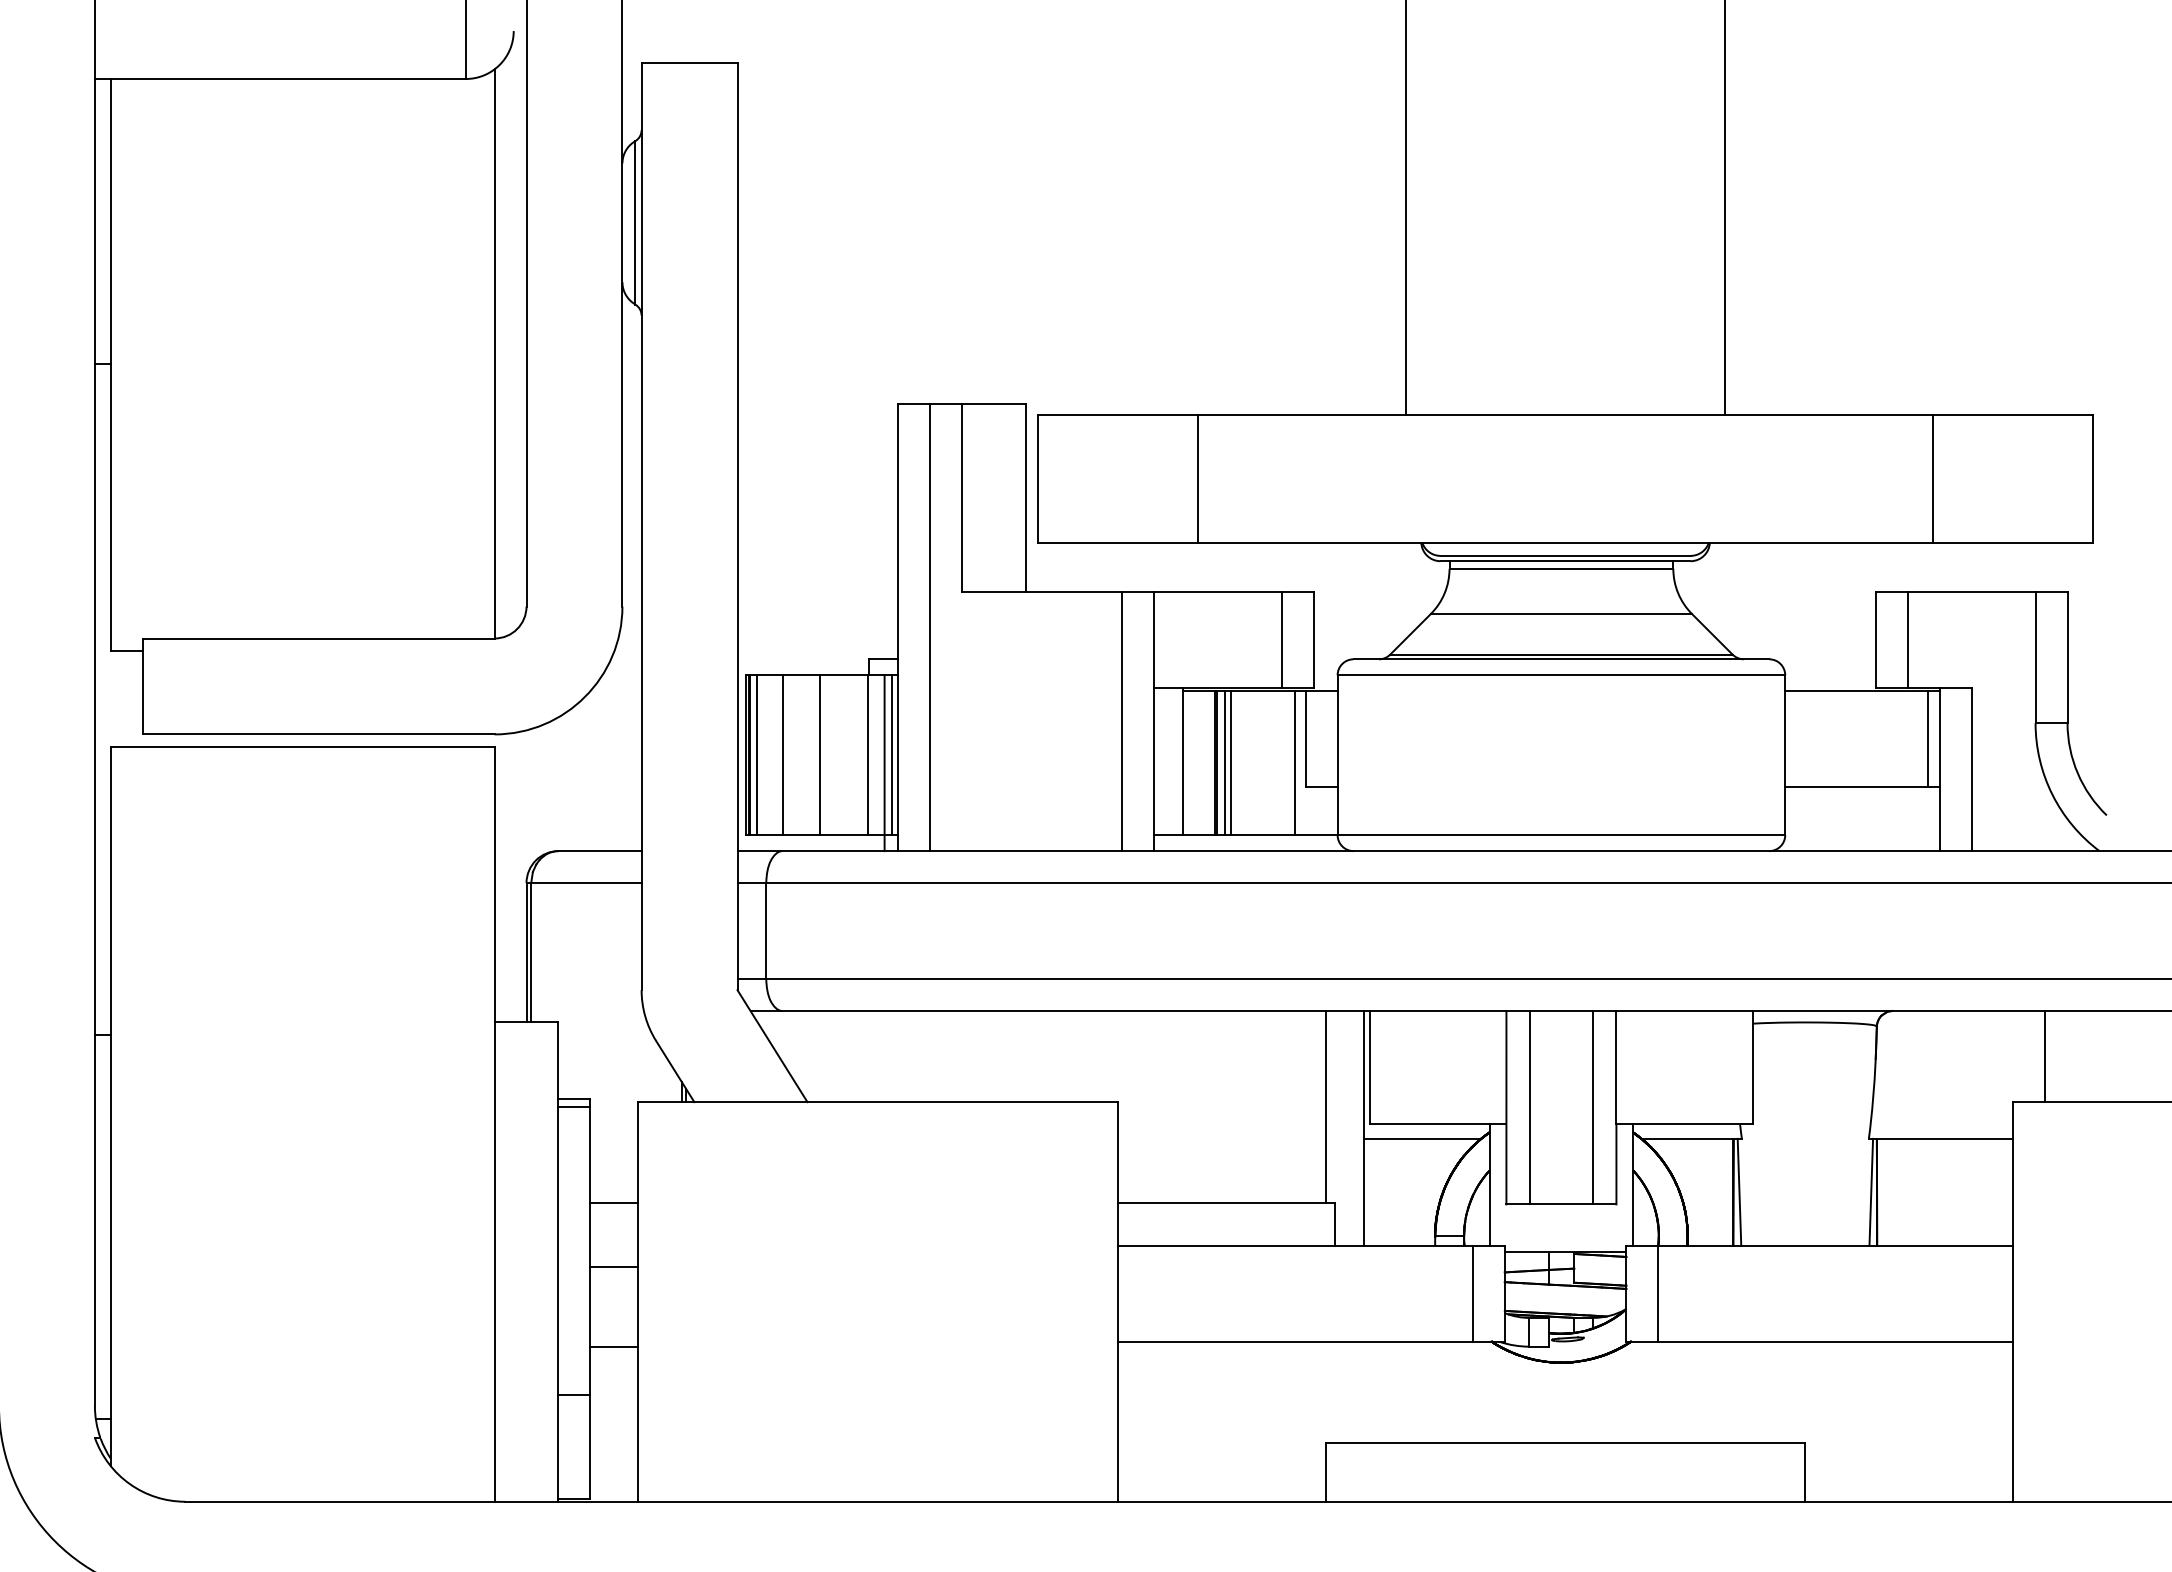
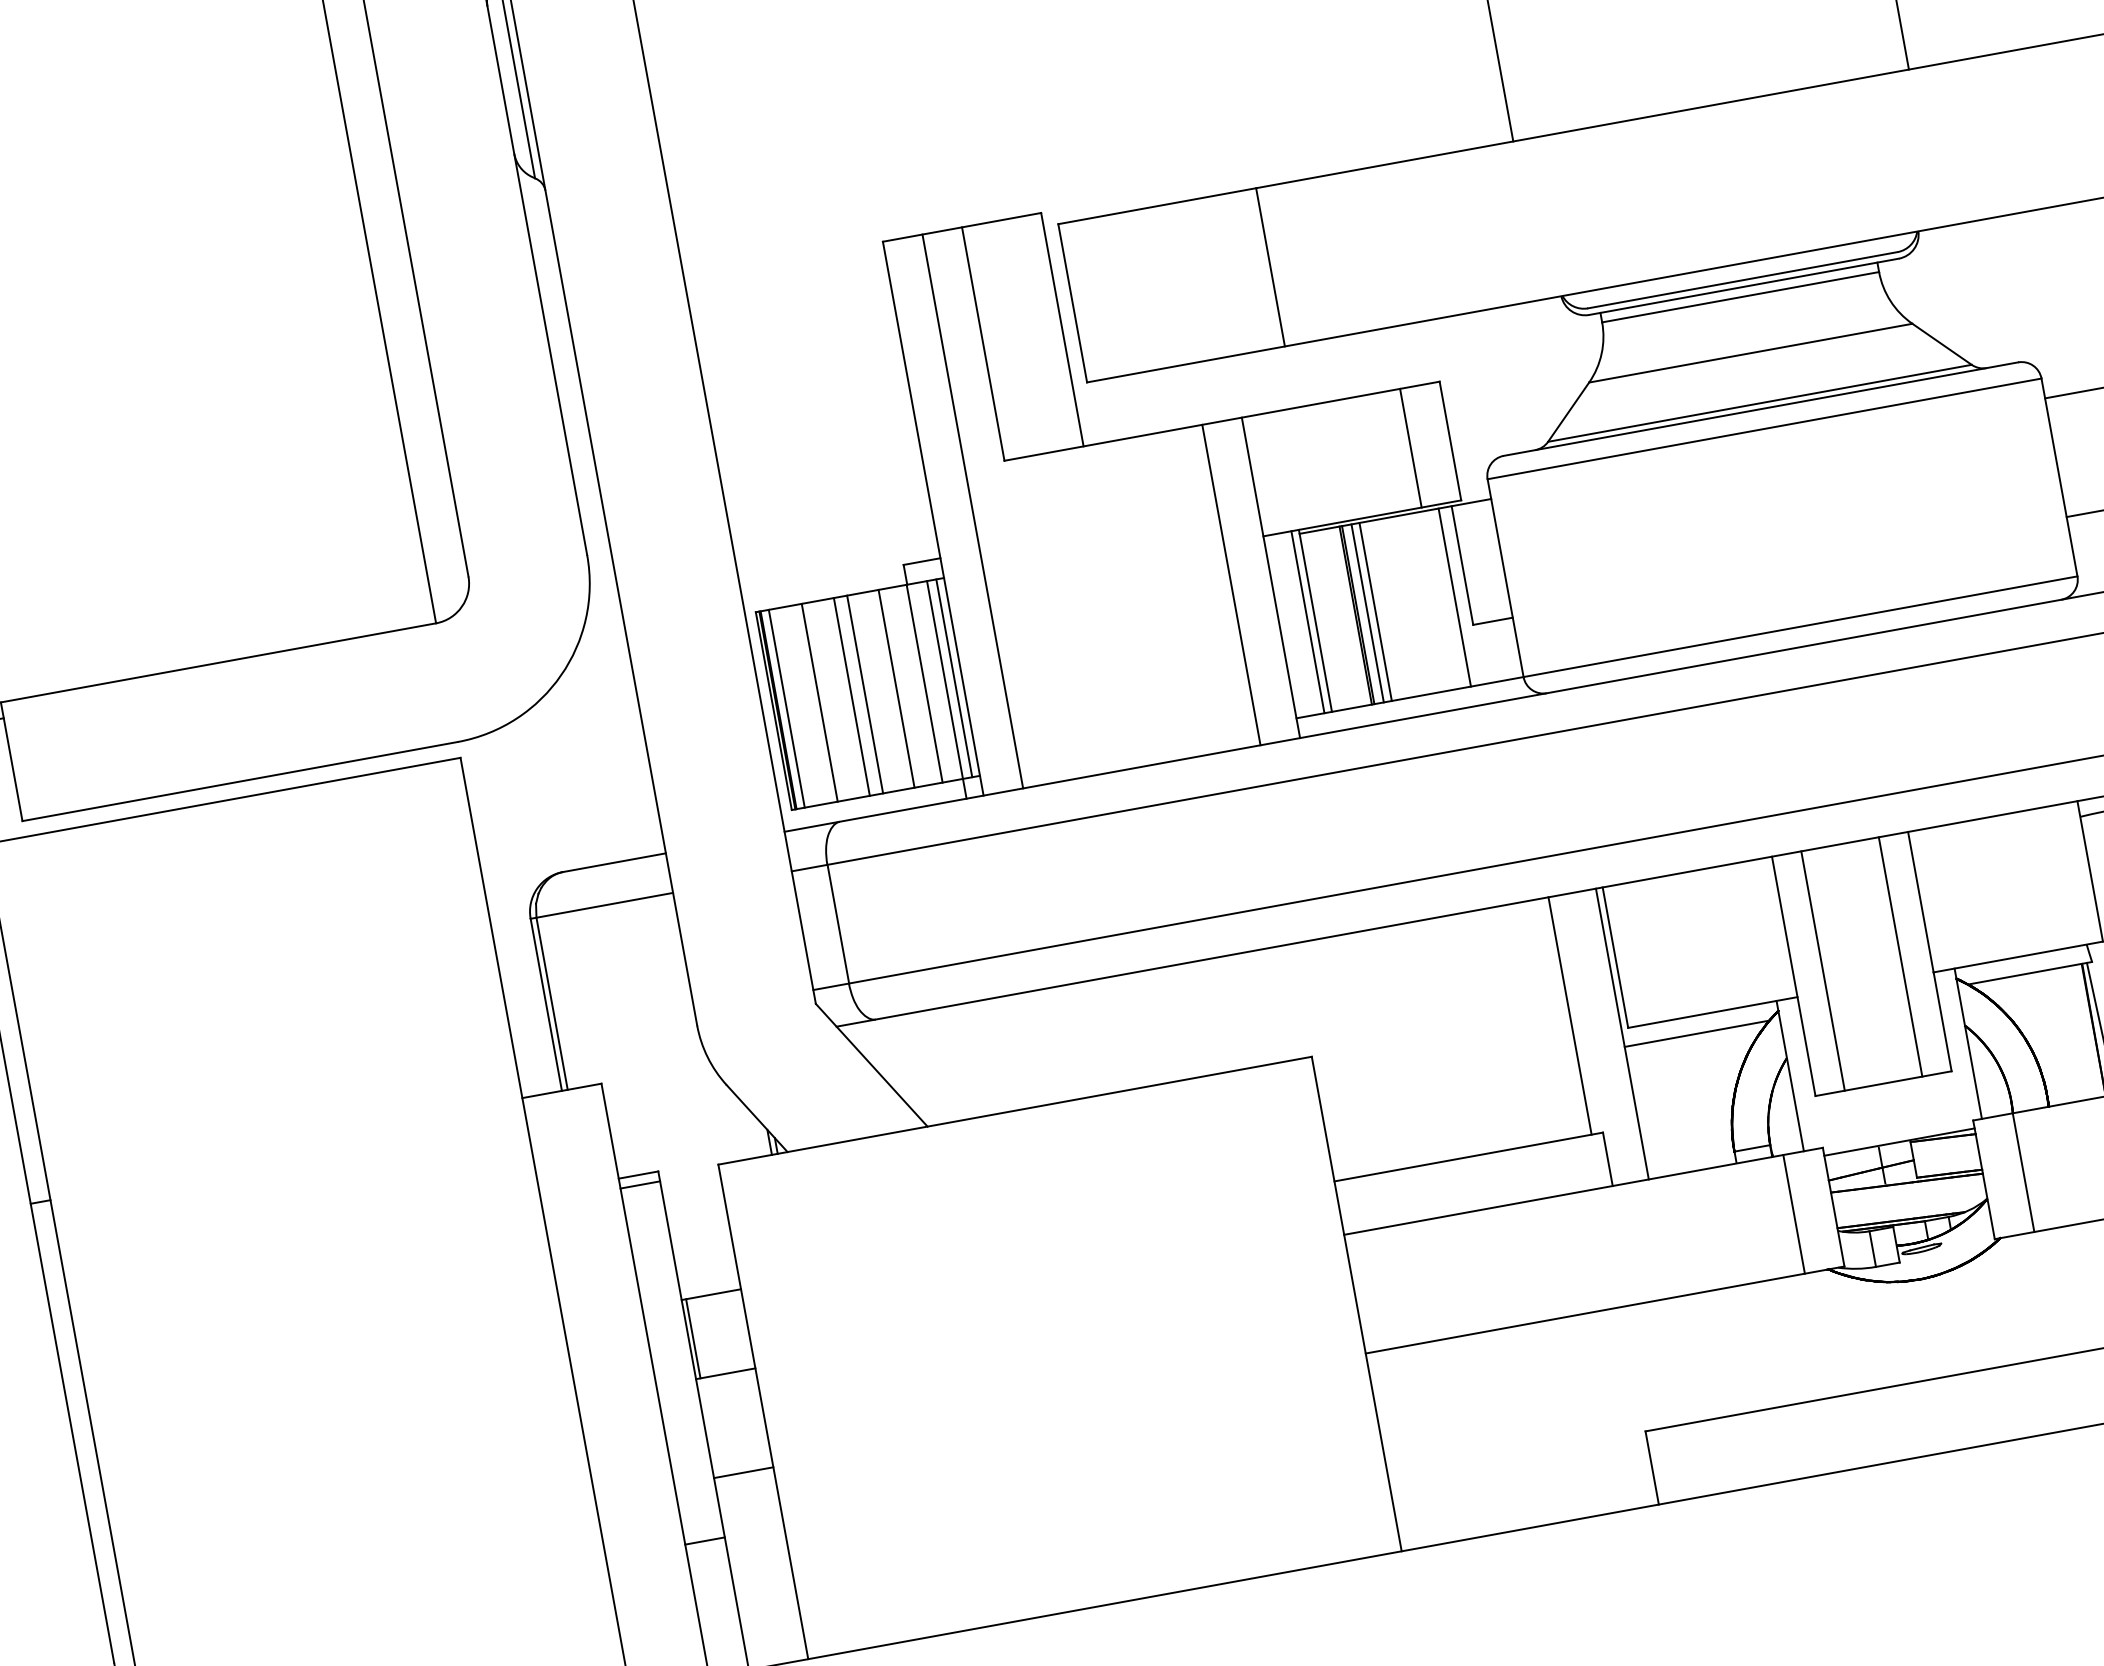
line: (809, 755) -> (852, 697), added
line: (845, 755) -> (896, 689), added
line: (1176, 761) -> (1307, 622), added
line: (594, 1234) -> (693, 1338), added

